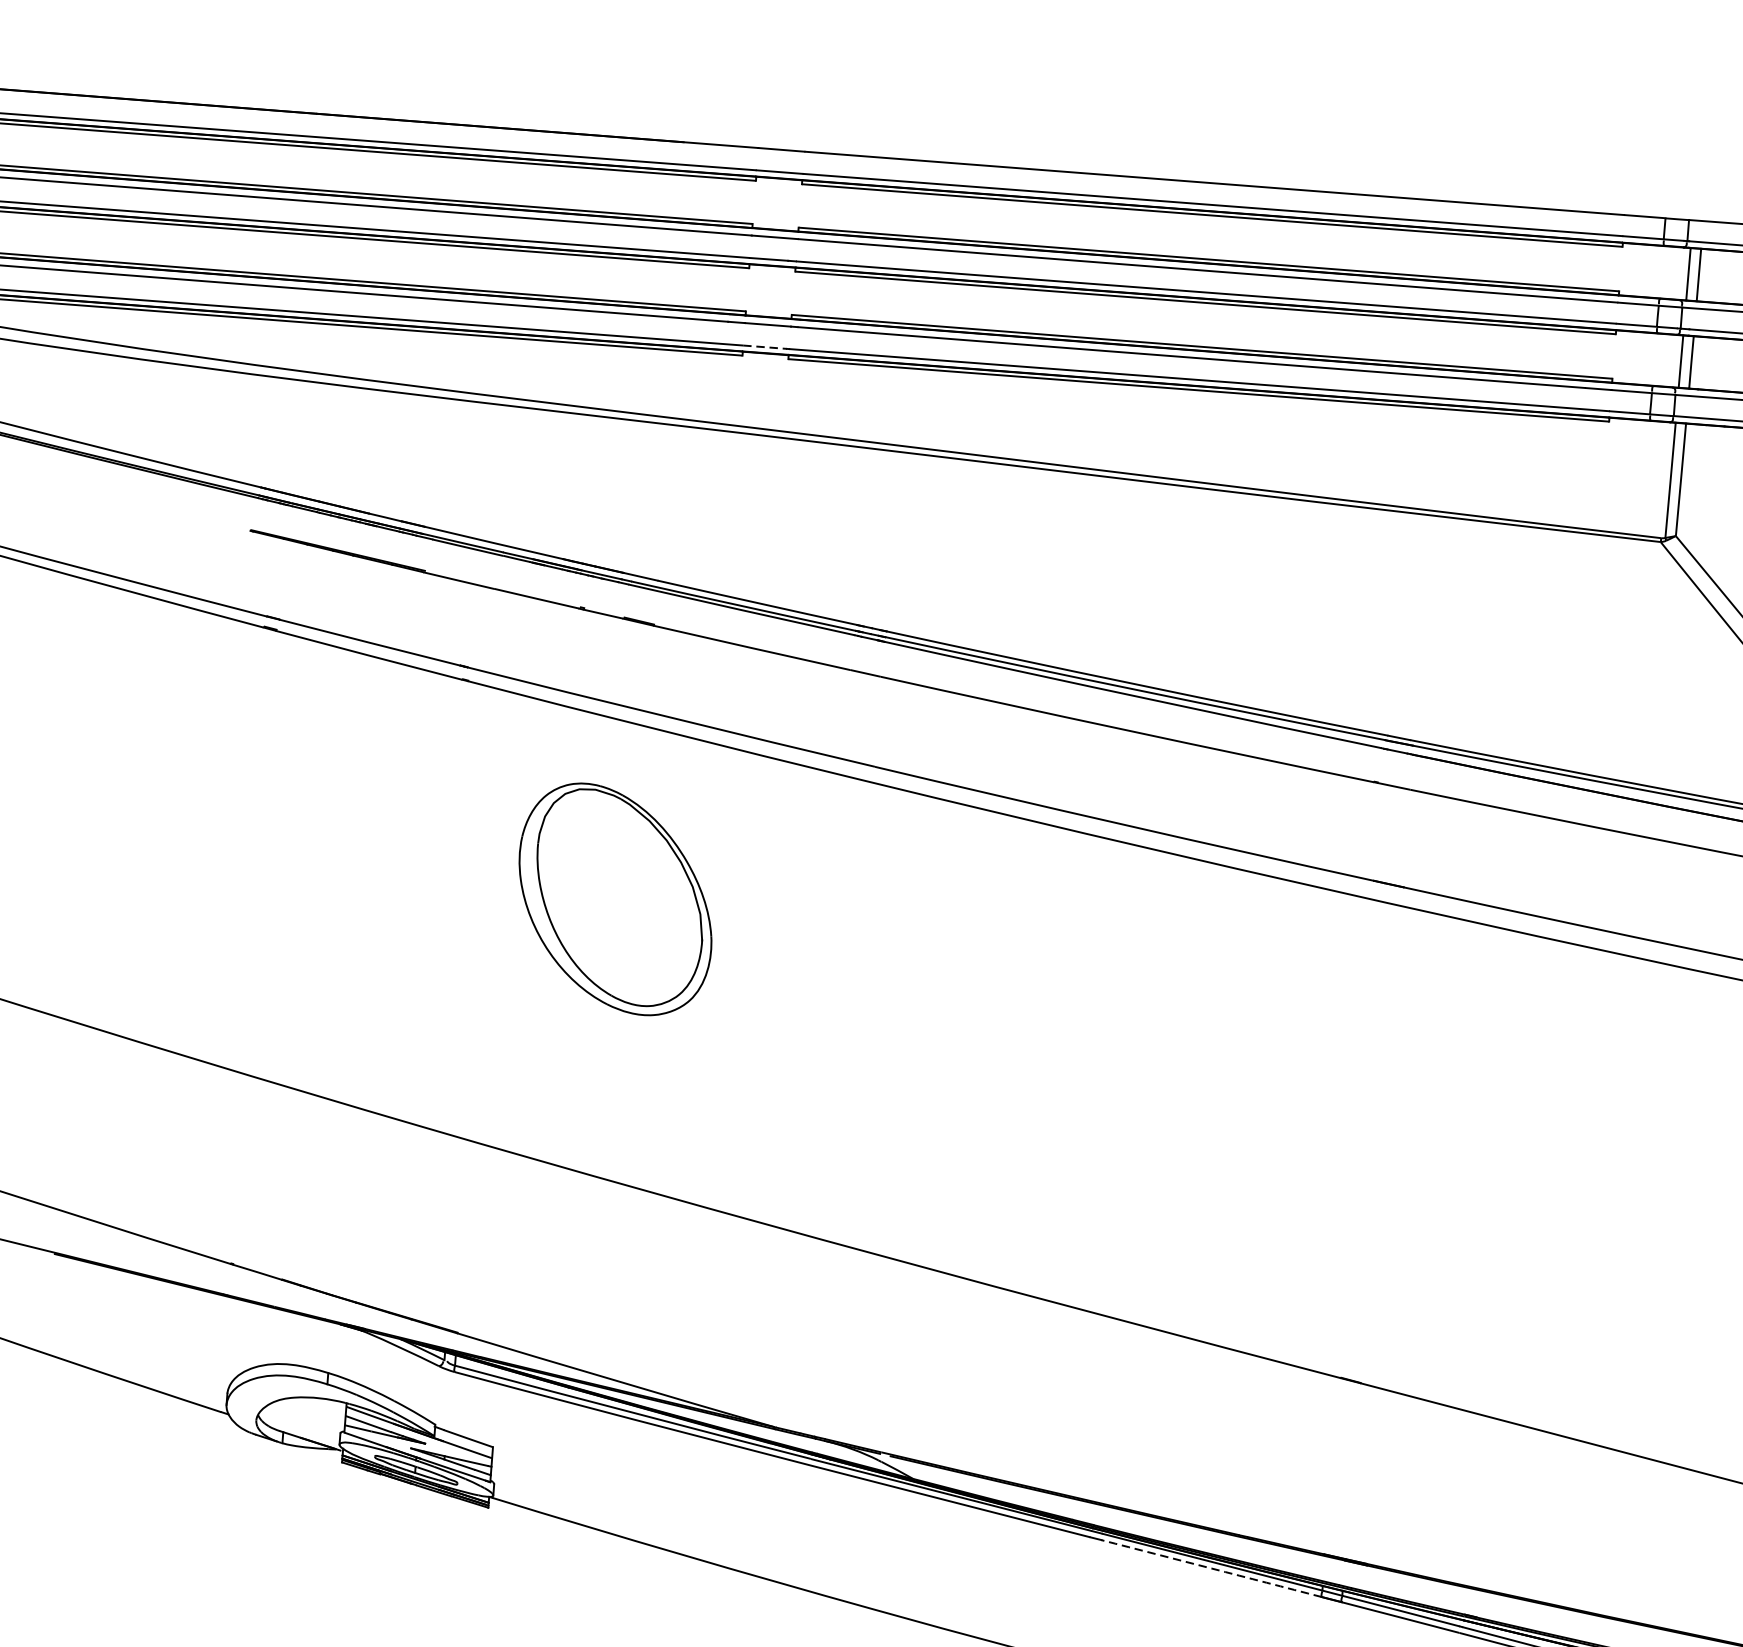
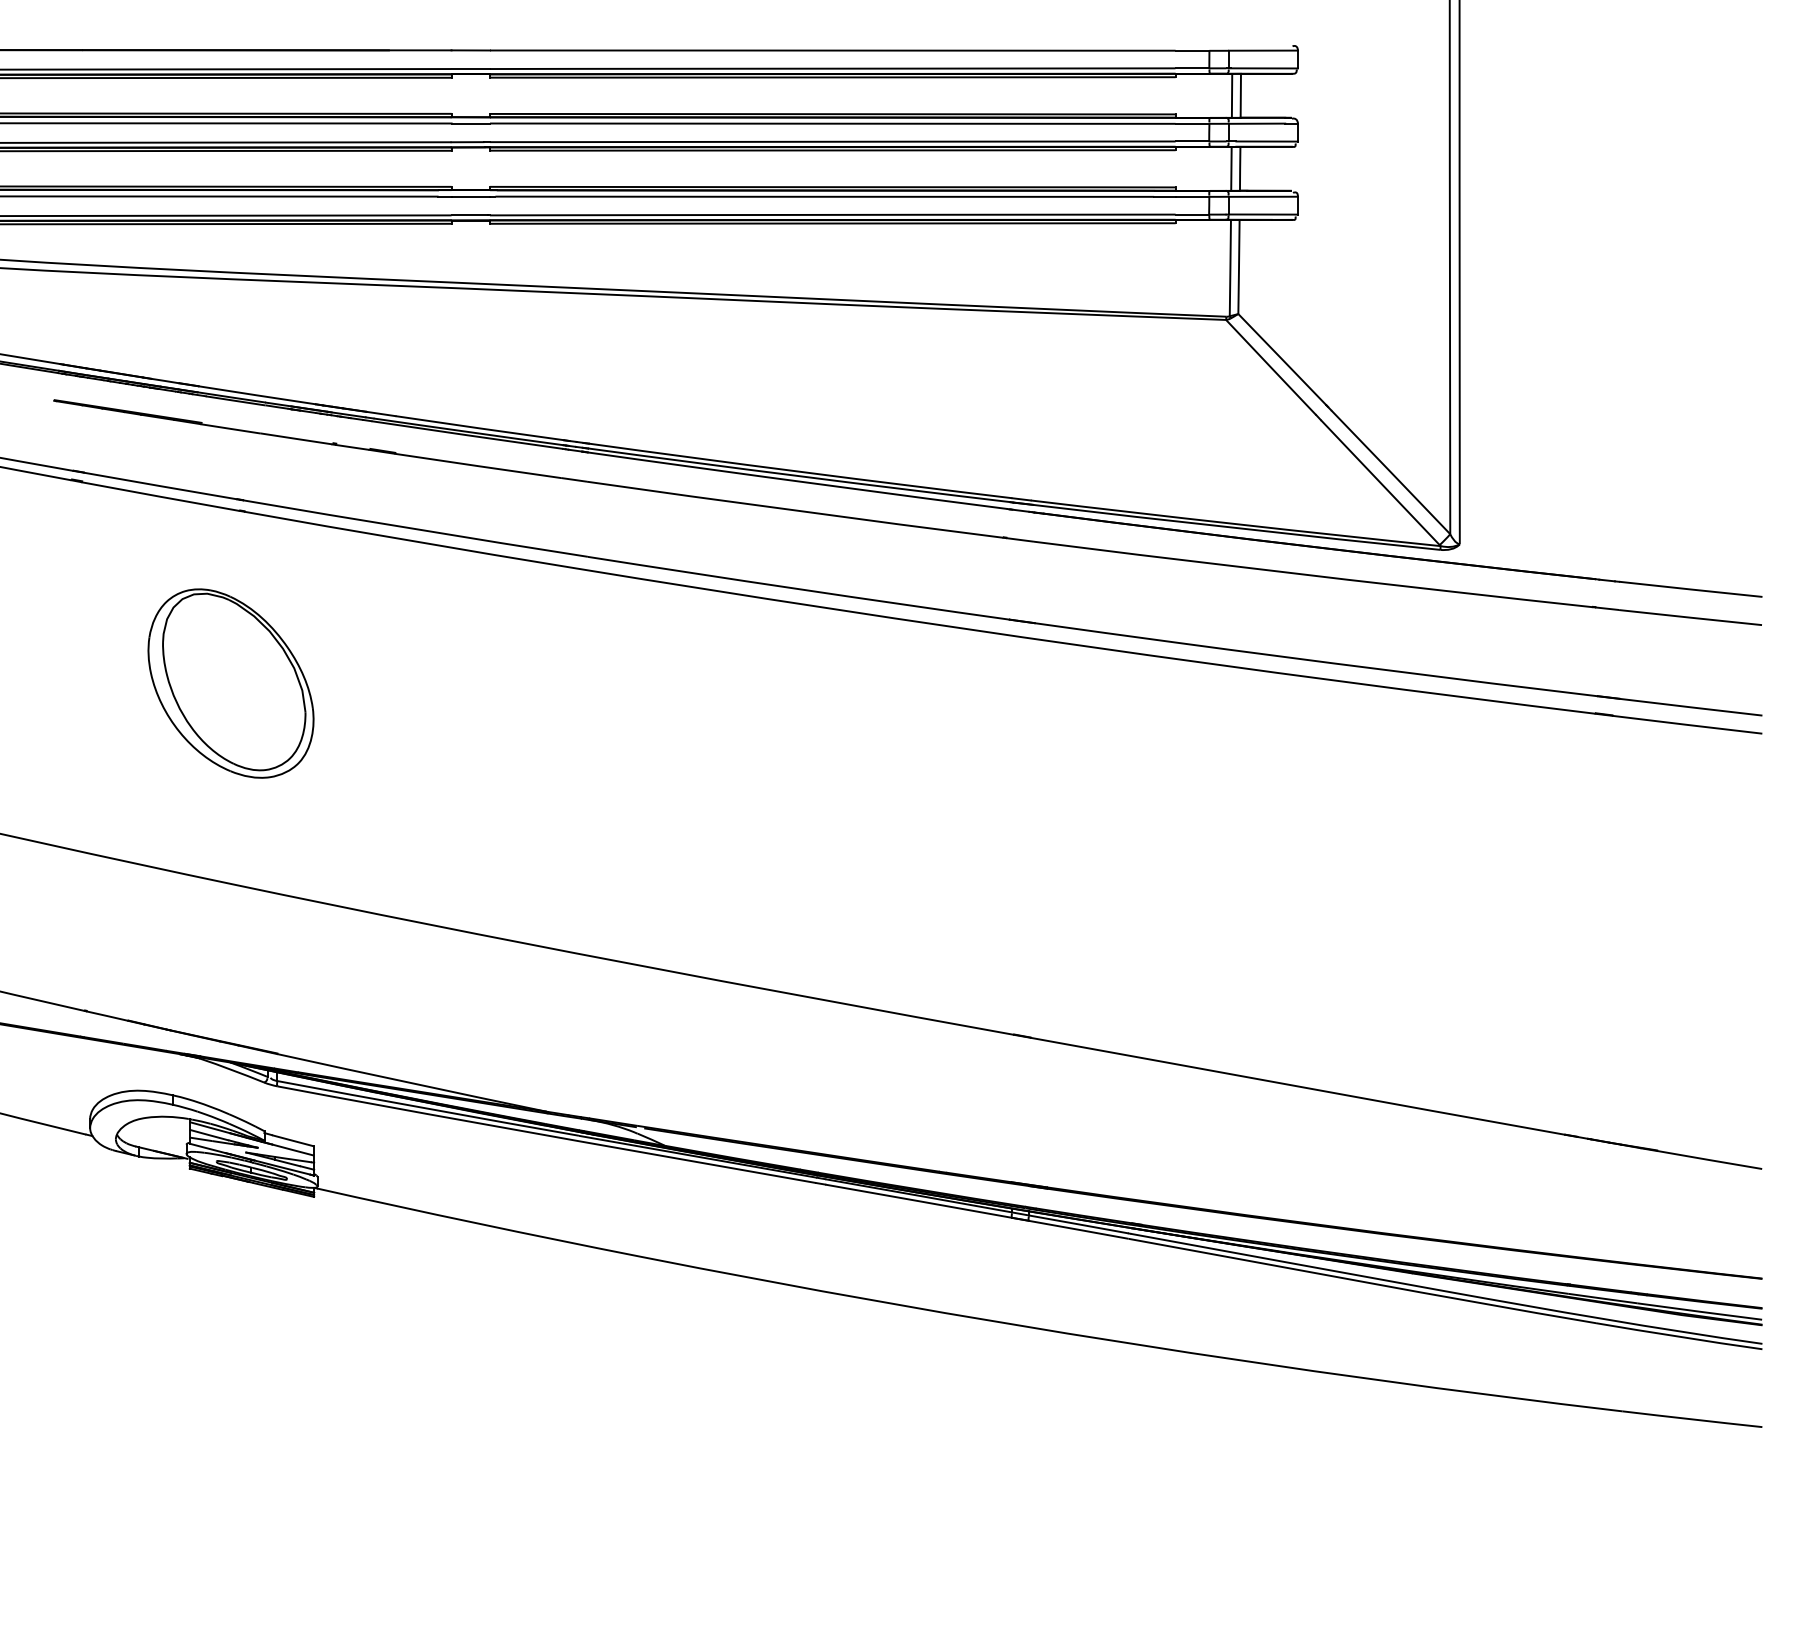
line: (765, 347) -> (470, 215), dashed -> solid
part: (615, 899) -> (230, 683), moved
arc: (1211, 1568) -> (918, 1201), dashed -> solid

